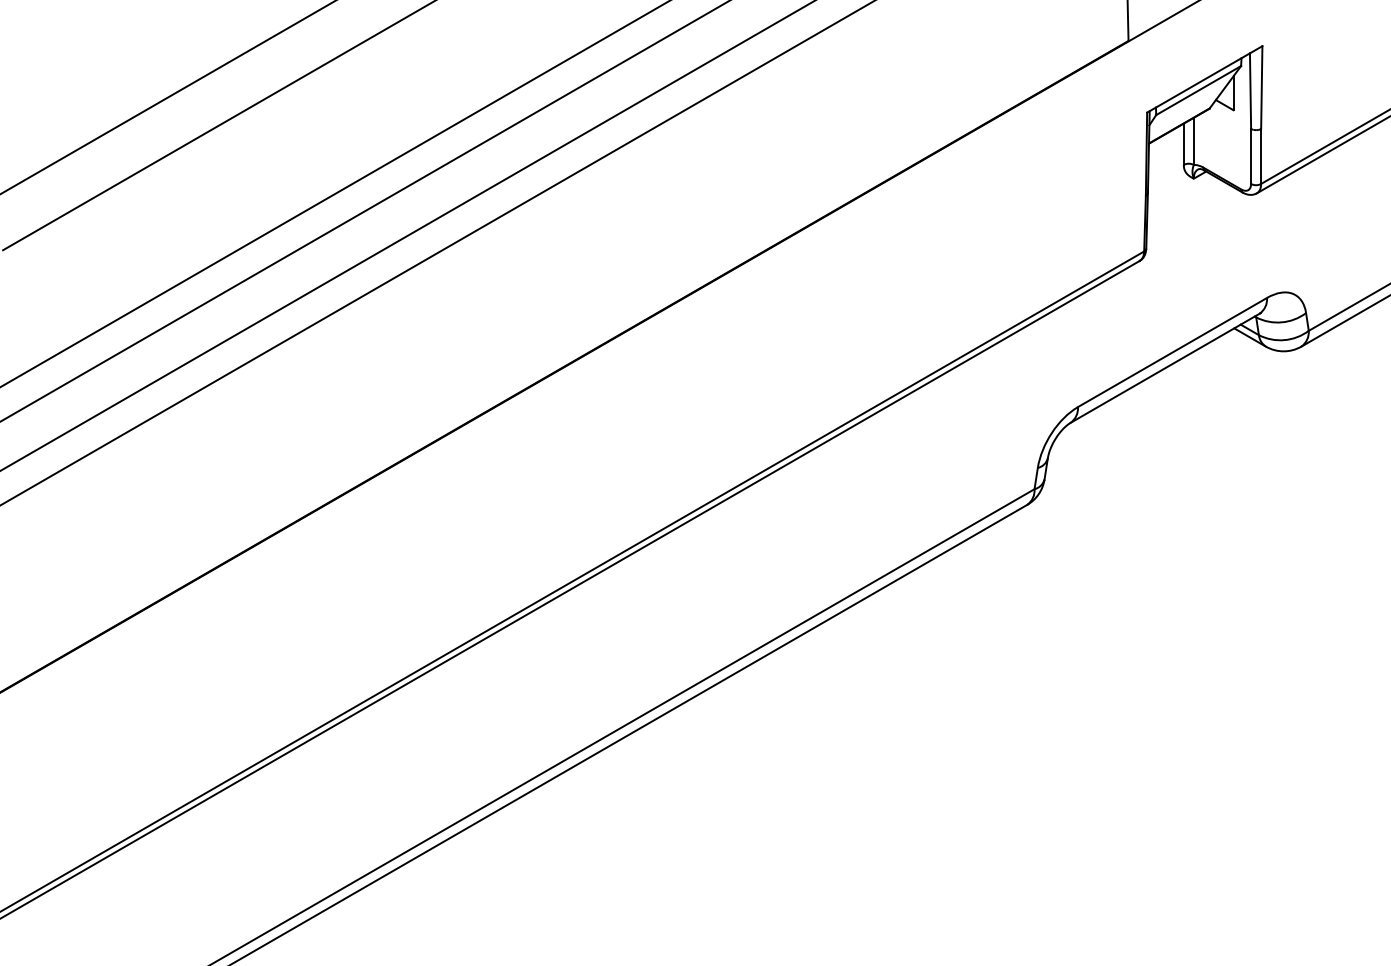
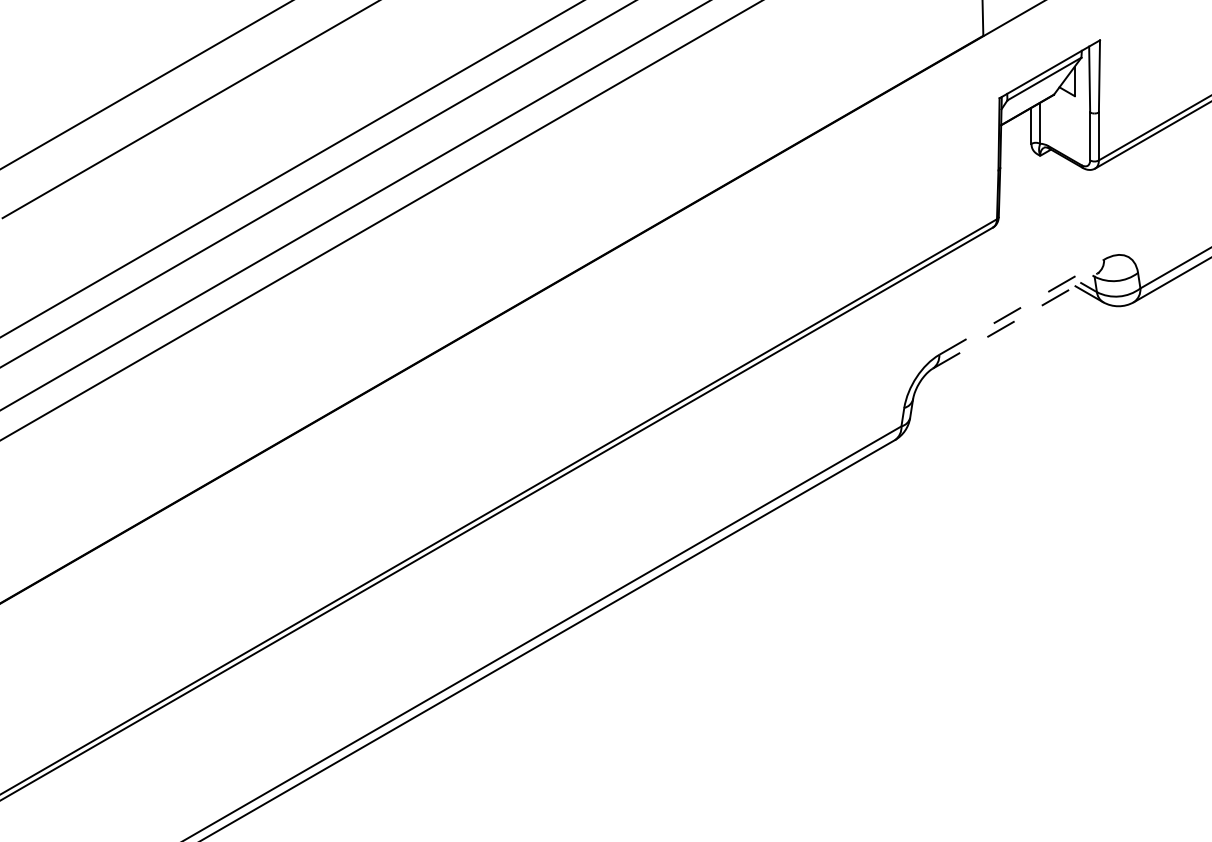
line: (1172, 352) -> (1021, 307), solid -> dashed
line: (1165, 368) -> (1015, 321), solid -> dashed

